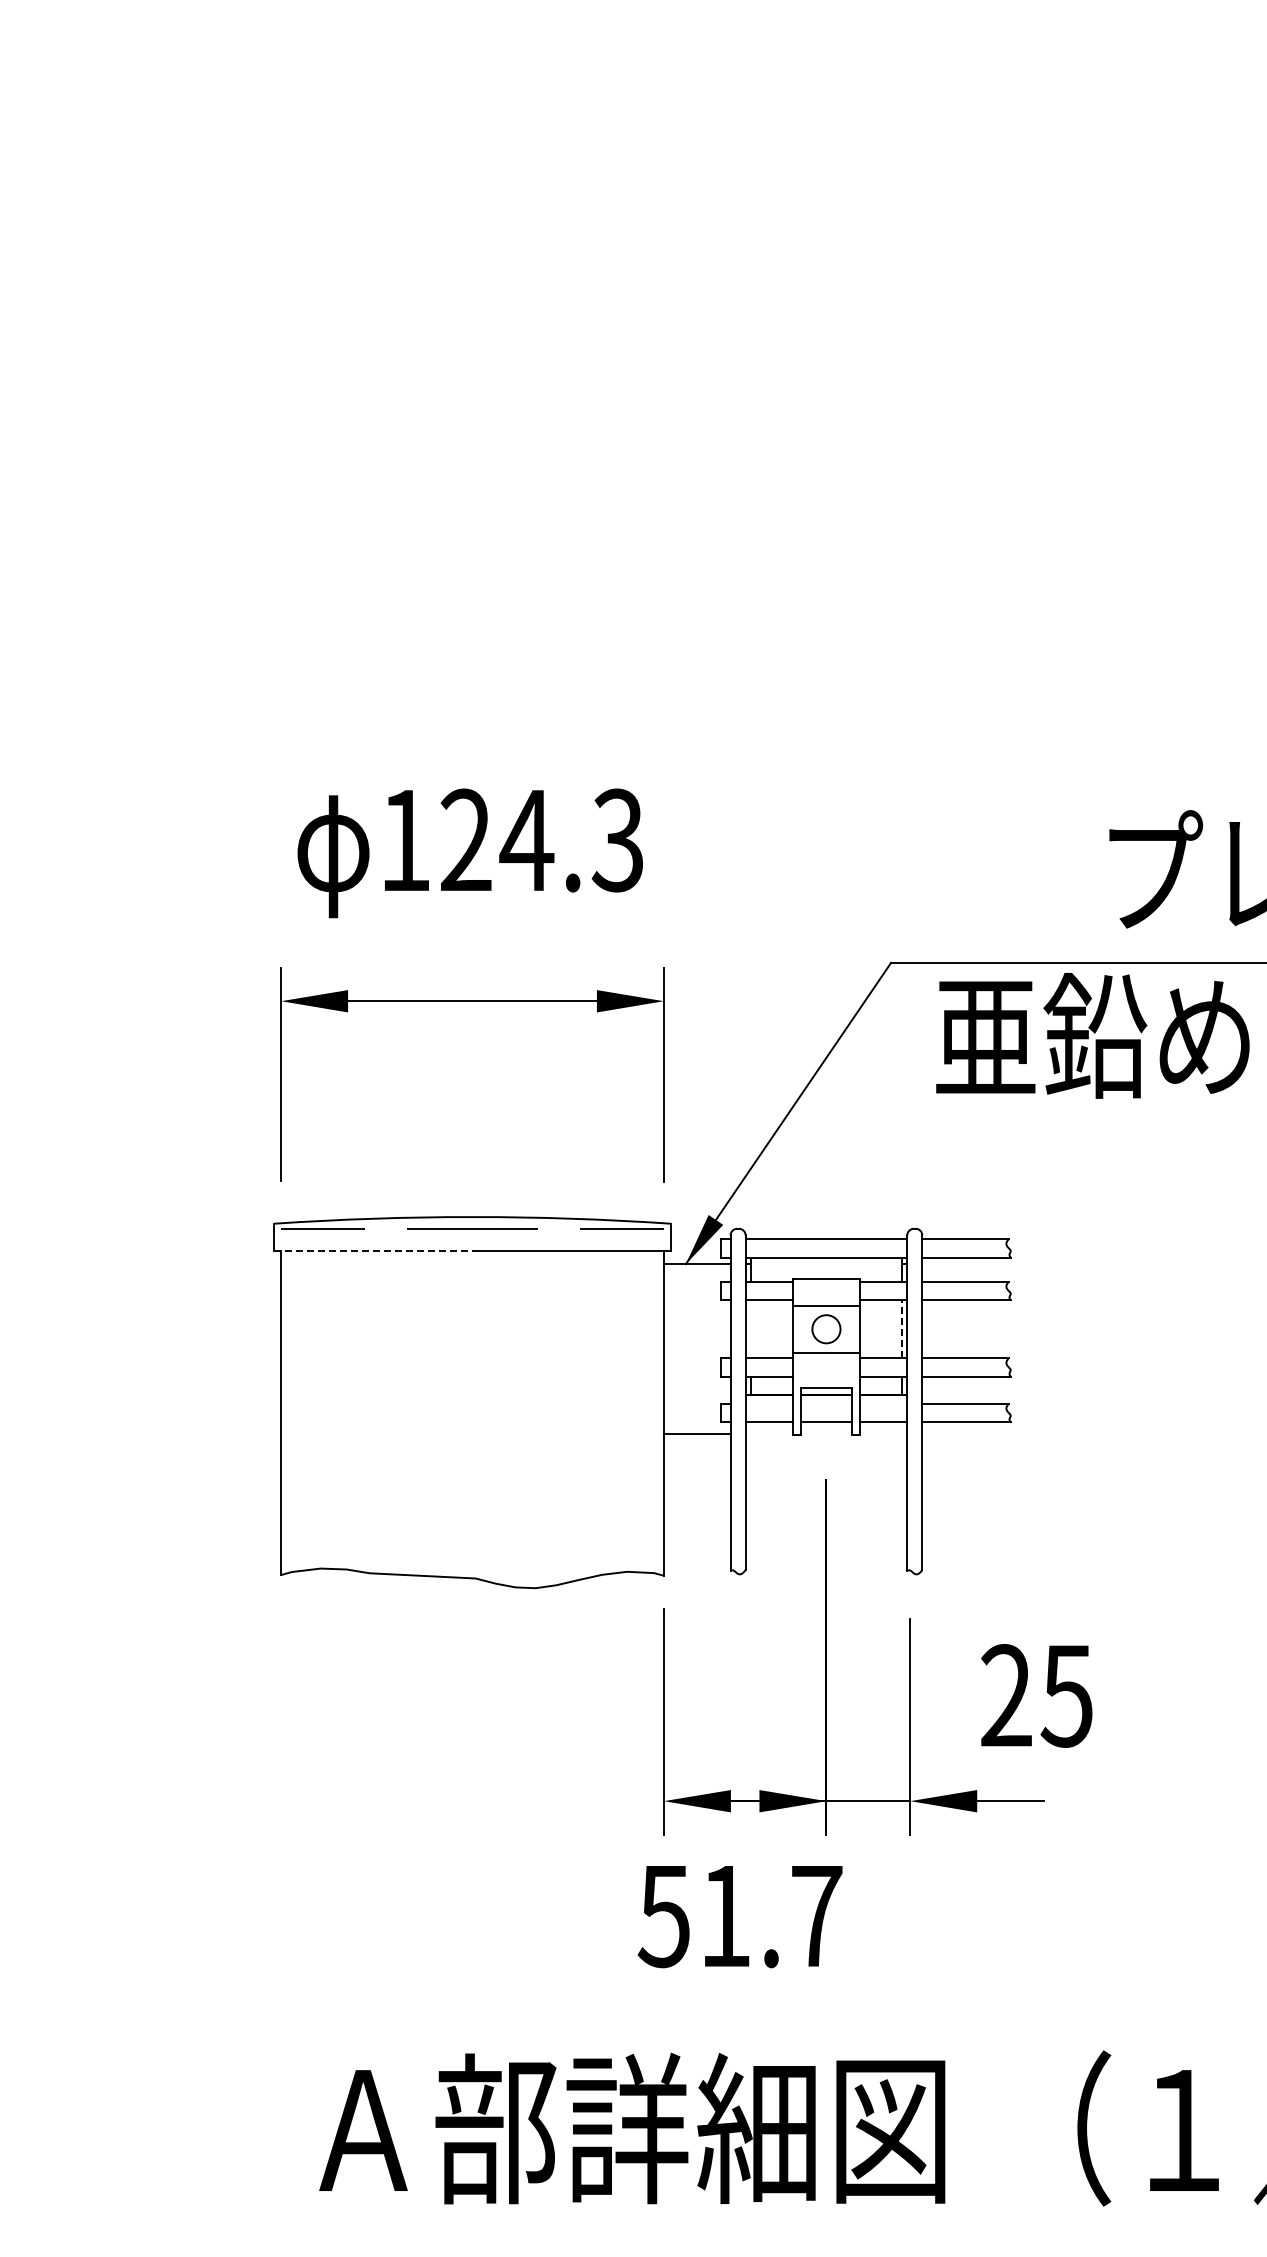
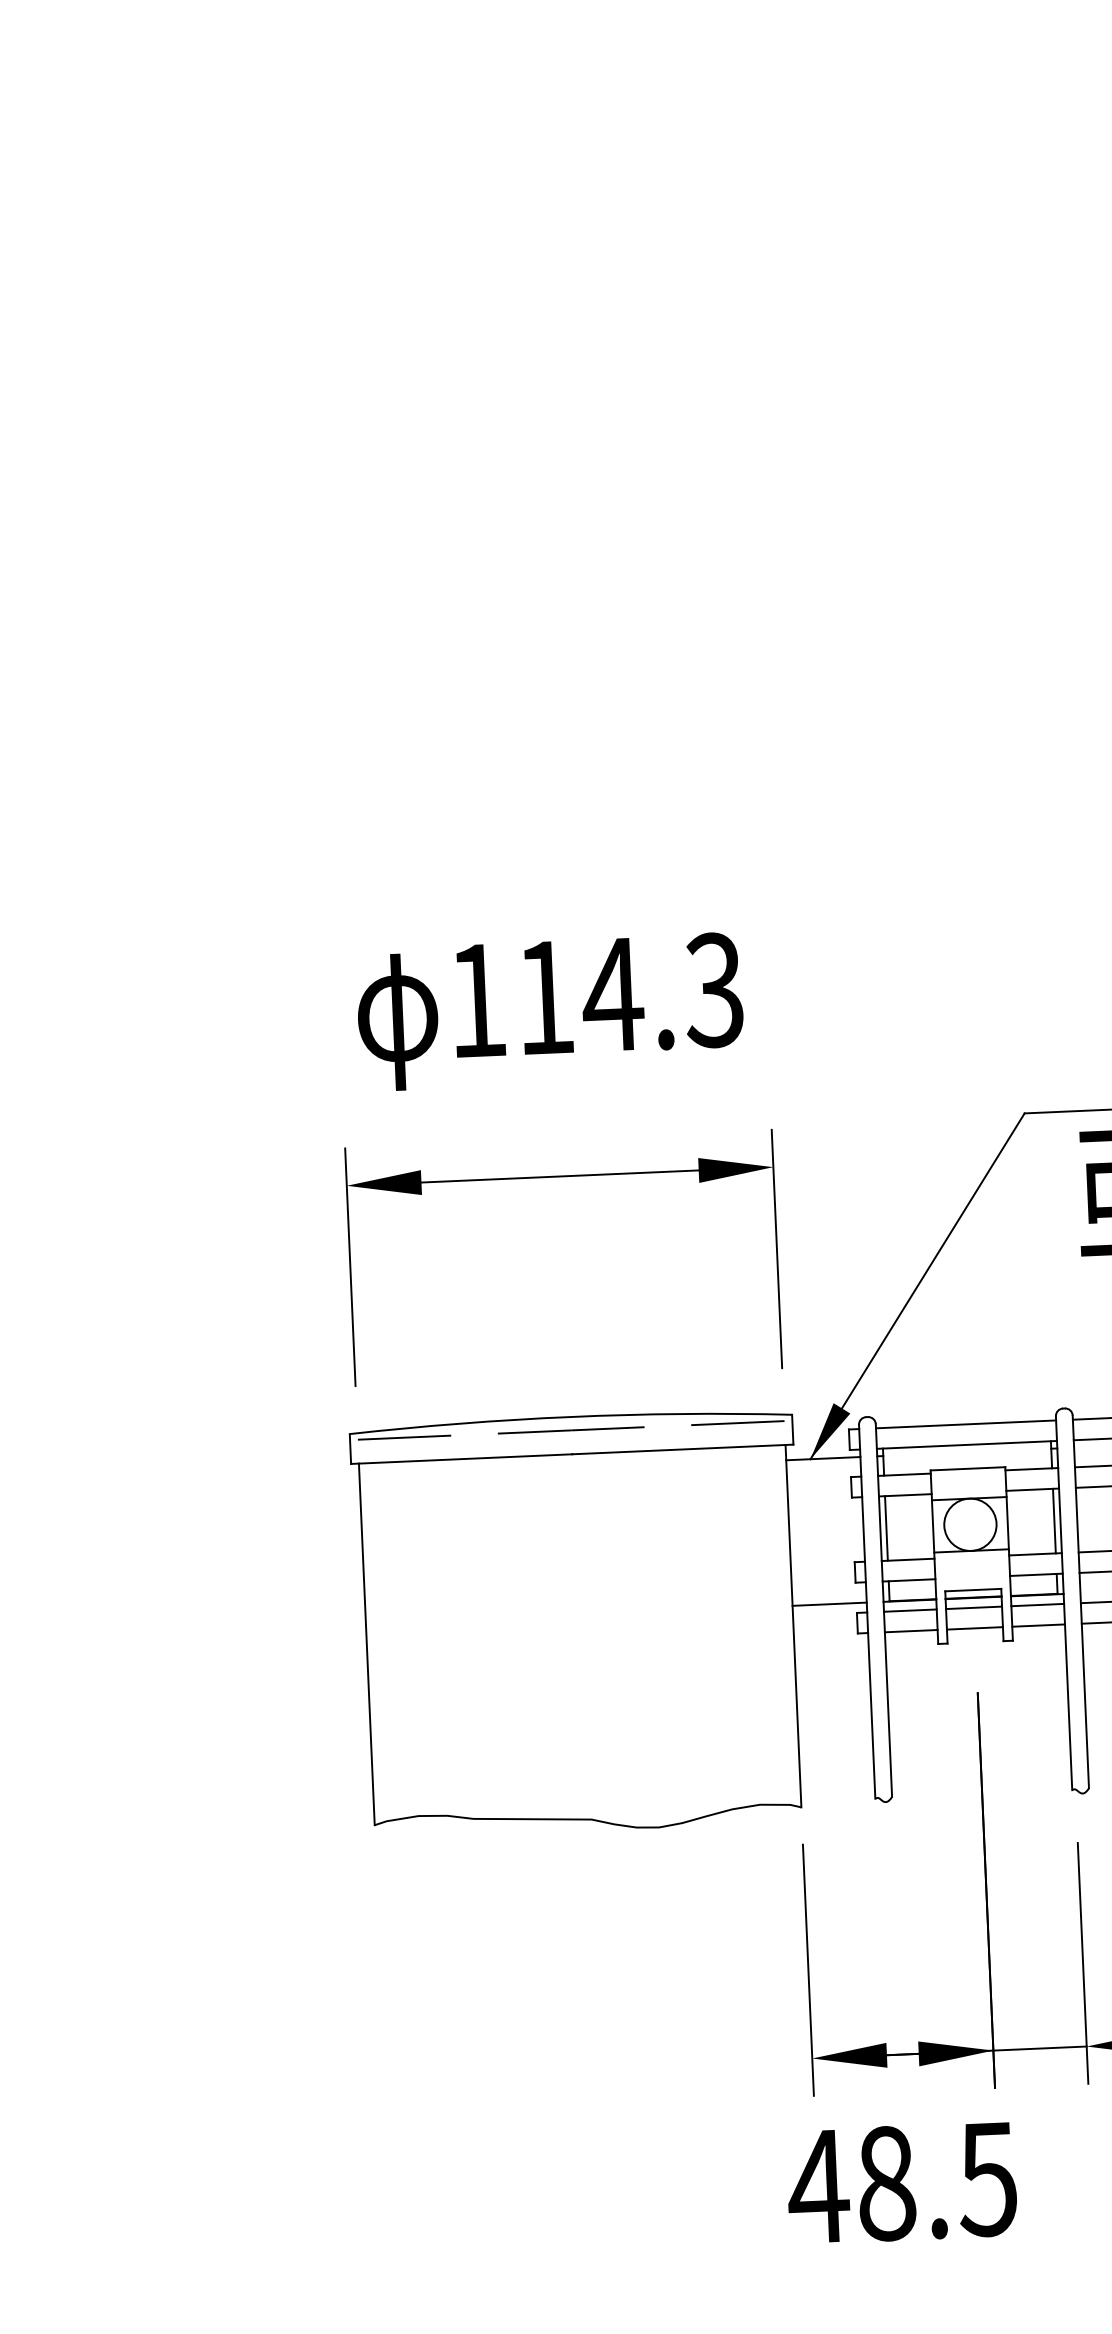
text: (465, 839) -> (544, 996), 124.3 -> 114.3
line: (373, 1250) -> (461, 1459), dashed -> solid
circle: (826, 1328) -> (970, 1523), size x1.67
line: (751, 1329) -> (886, 1528), added
line: (901, 1329) -> (1054, 1521), dashed -> solid
line: (768, 1403) -> (909, 1610), added
line: (826, 1403) -> (974, 1607), added
line: (883, 1403) -> (1037, 1604), added
line: (696, 1433) -> (828, 1603), moved
text: (739, 1916) -> (902, 2183), 51.7 -> 48.5

